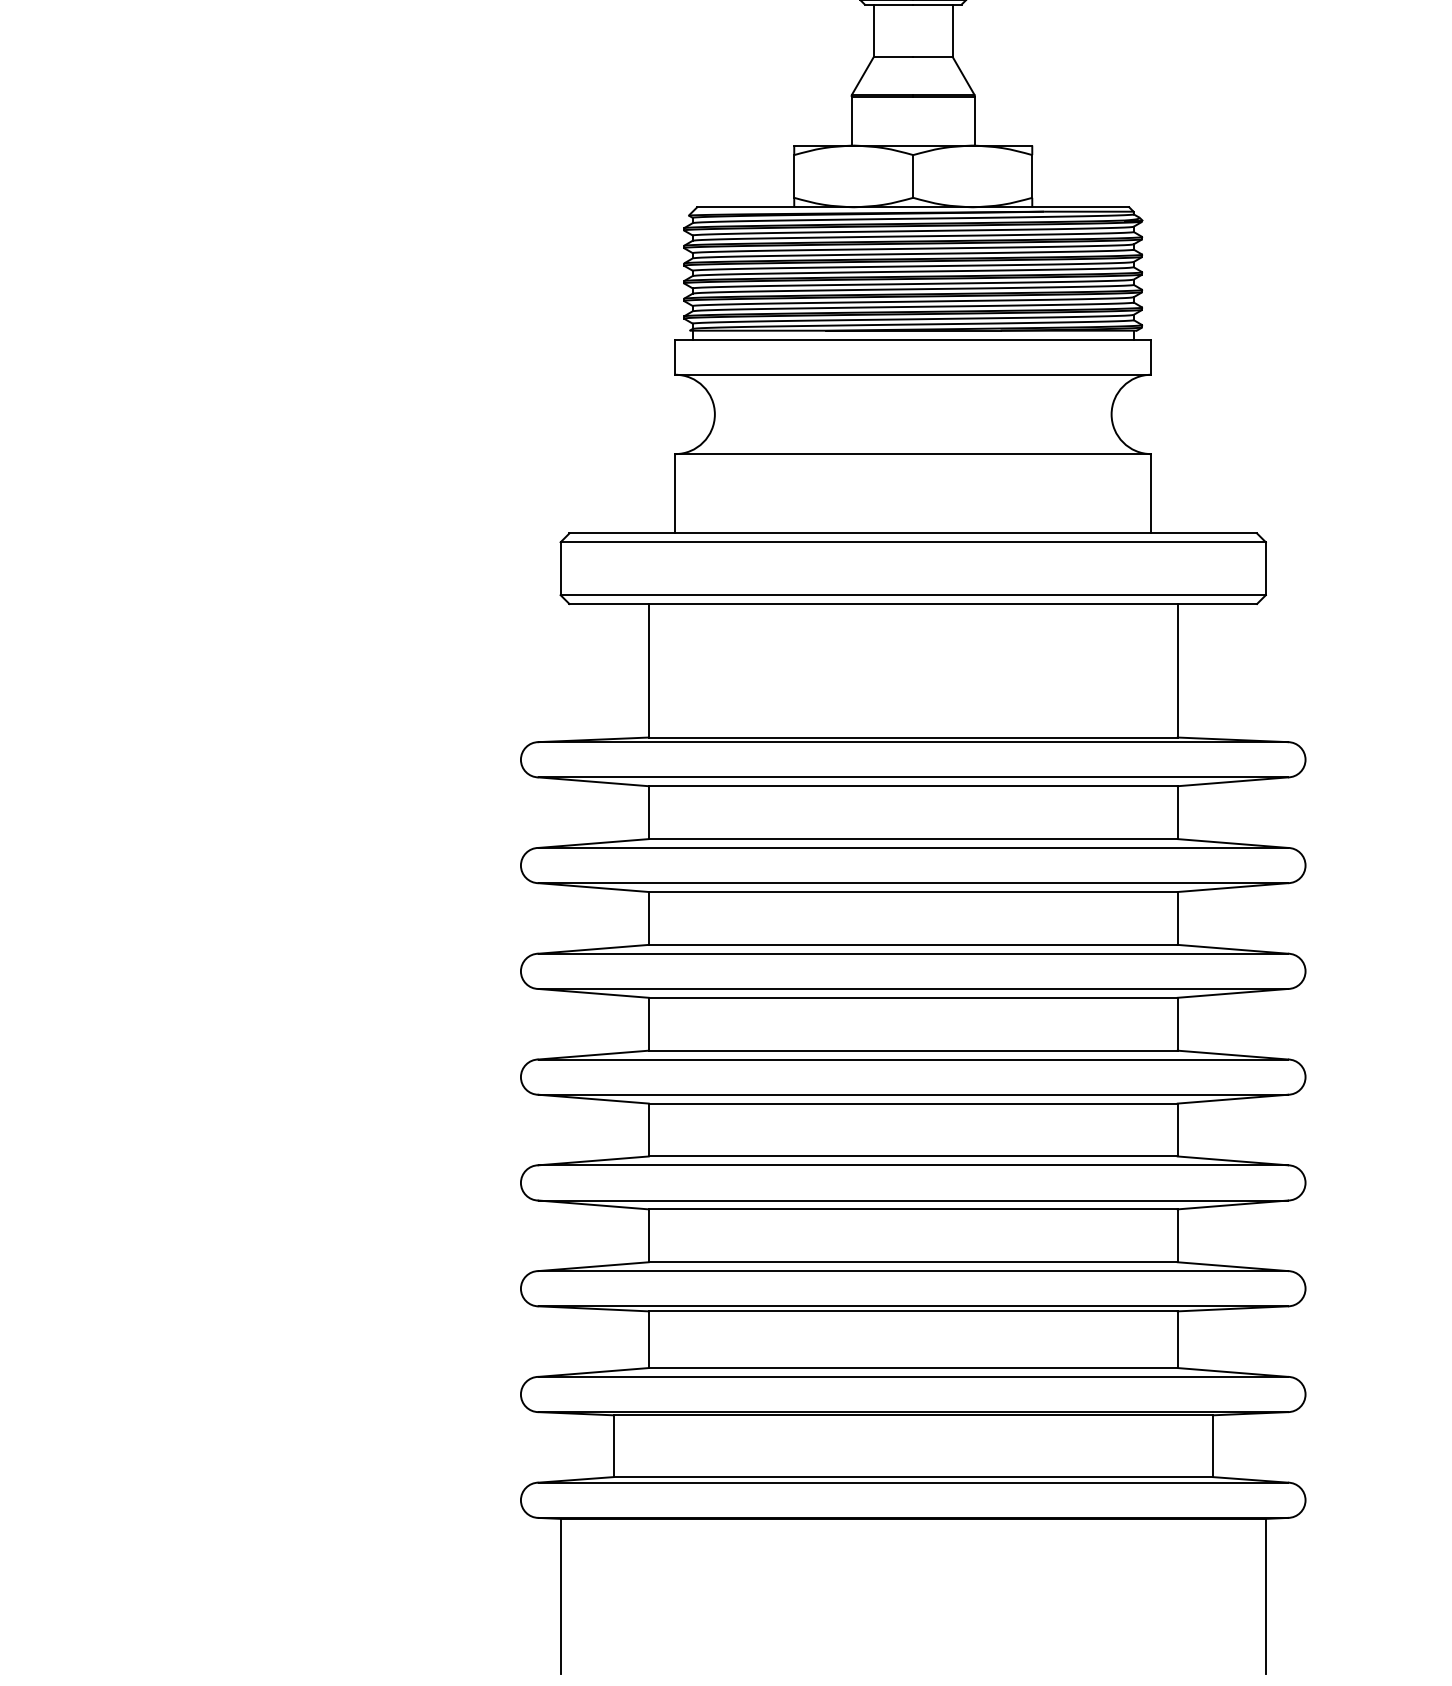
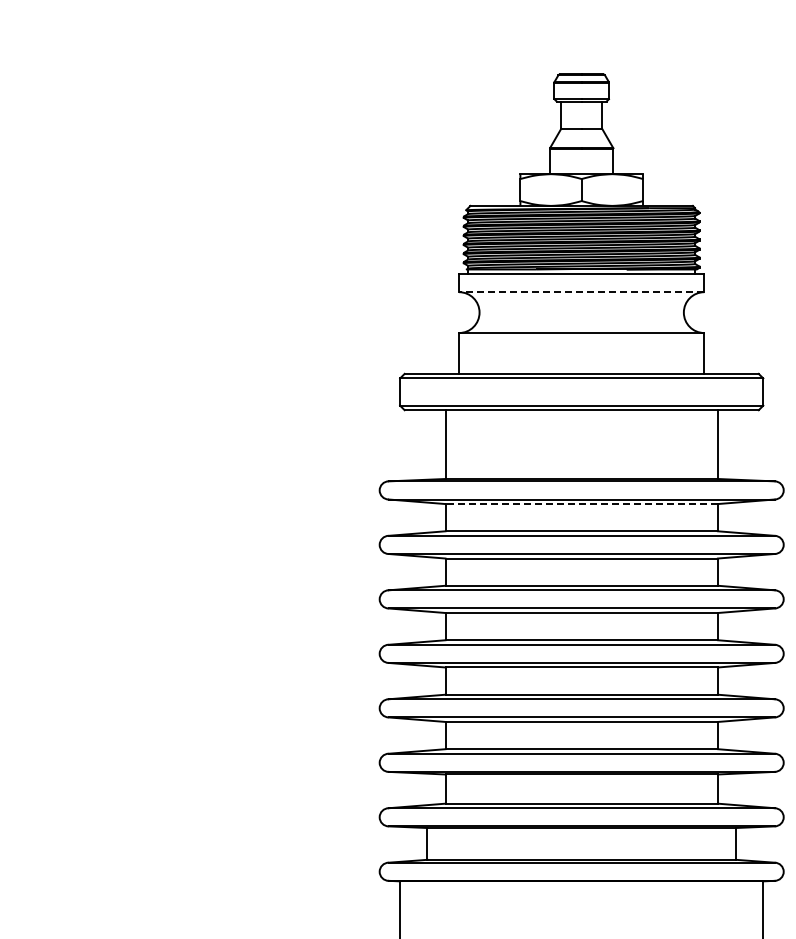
line: (912, 375) -> (581, 292), solid -> dashed
line: (912, 787) -> (581, 504), solid -> dashed

